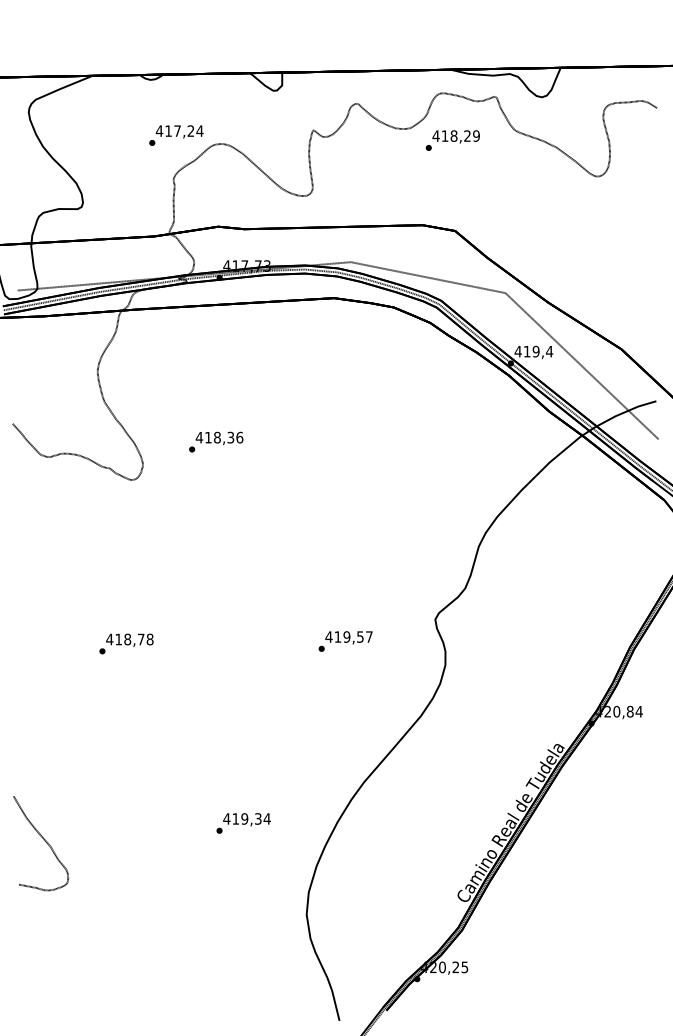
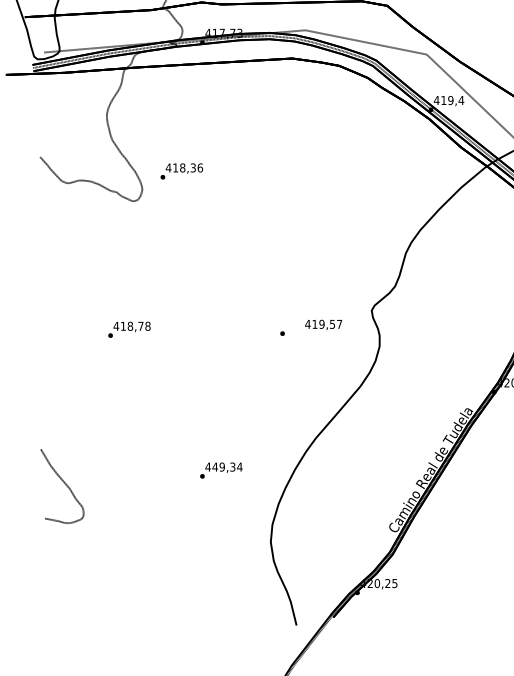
text: (216, 441) -> (182, 170), moved
text: (348, 637) -> (323, 324), moved
text: (235, 818) -> (214, 466), 419,34 -> 449,34

